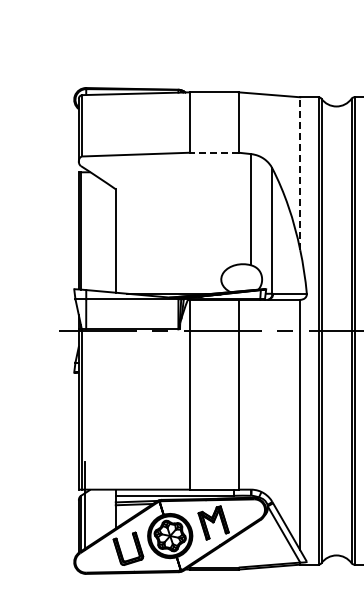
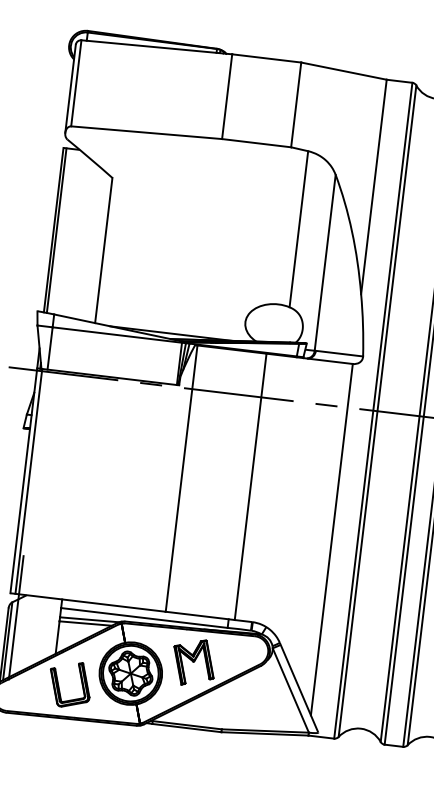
line: (214, 152) -> (257, 142), dashed -> solid
line: (300, 173) -> (374, 186), dashed -> solid

